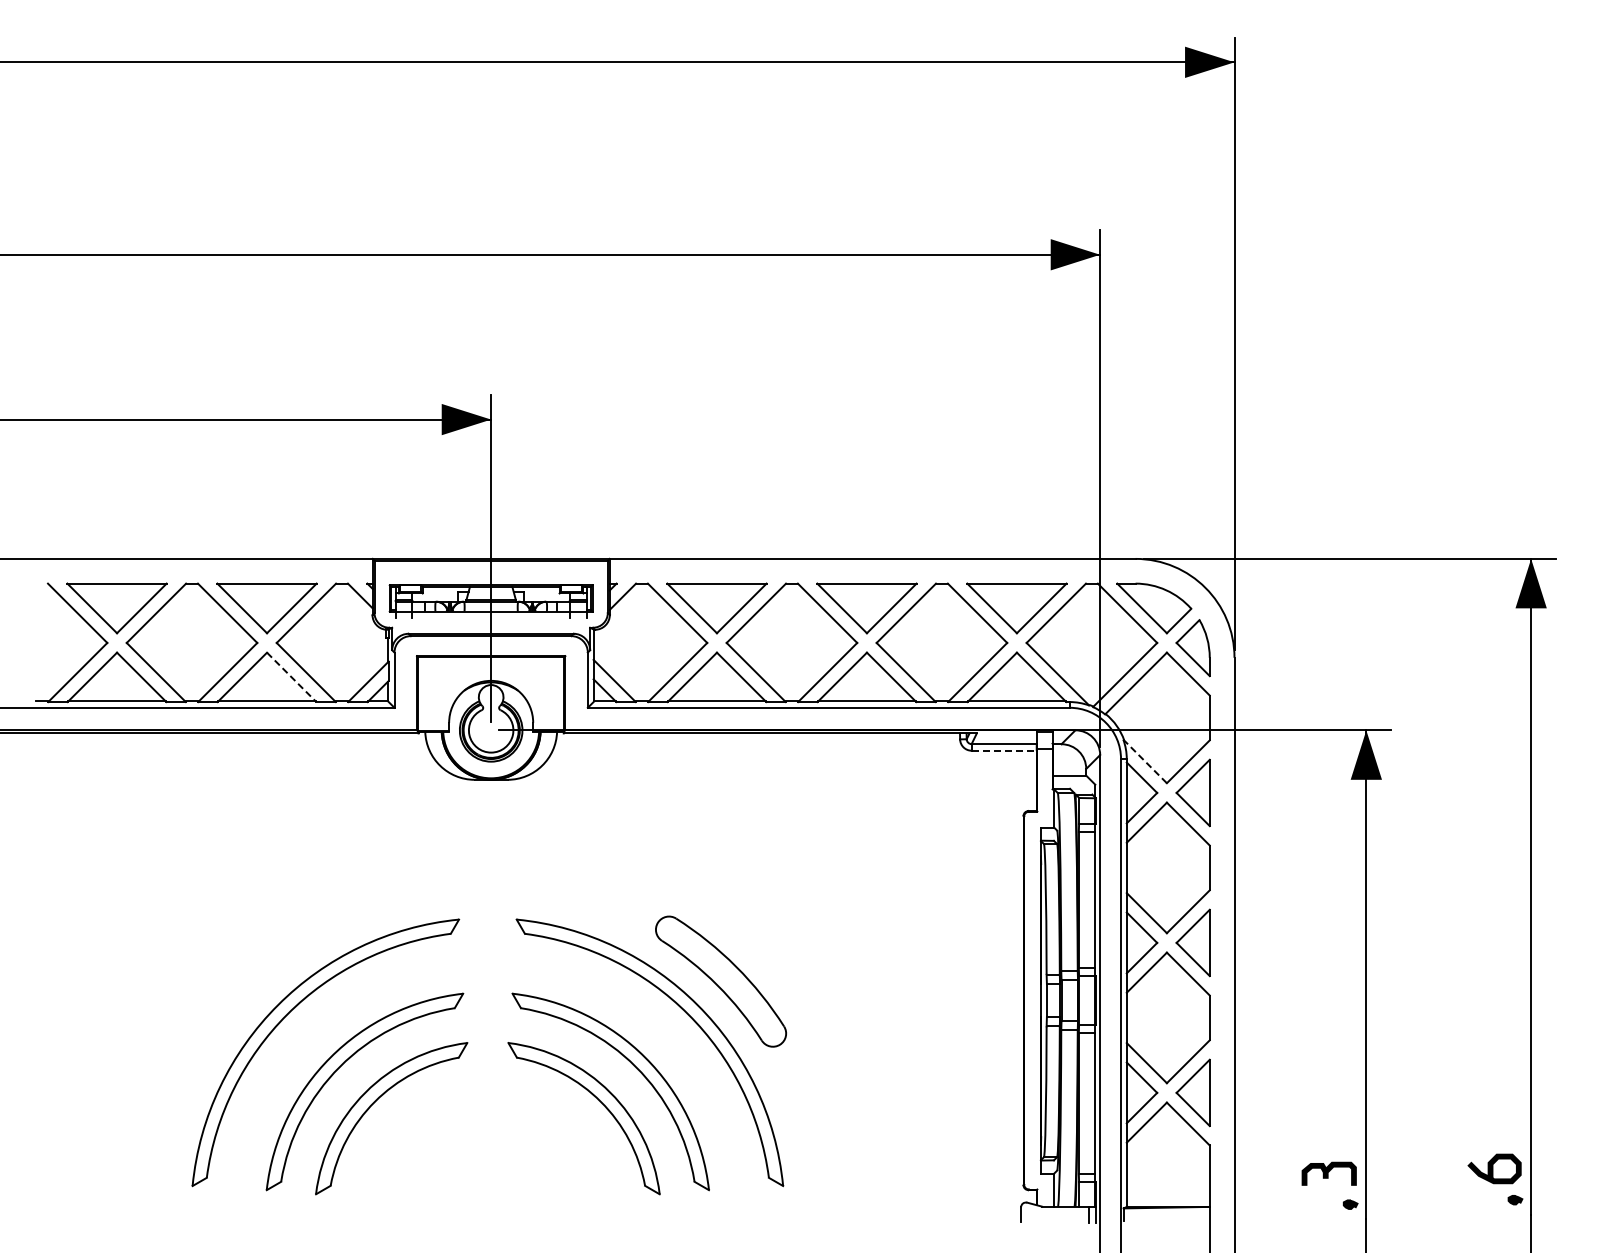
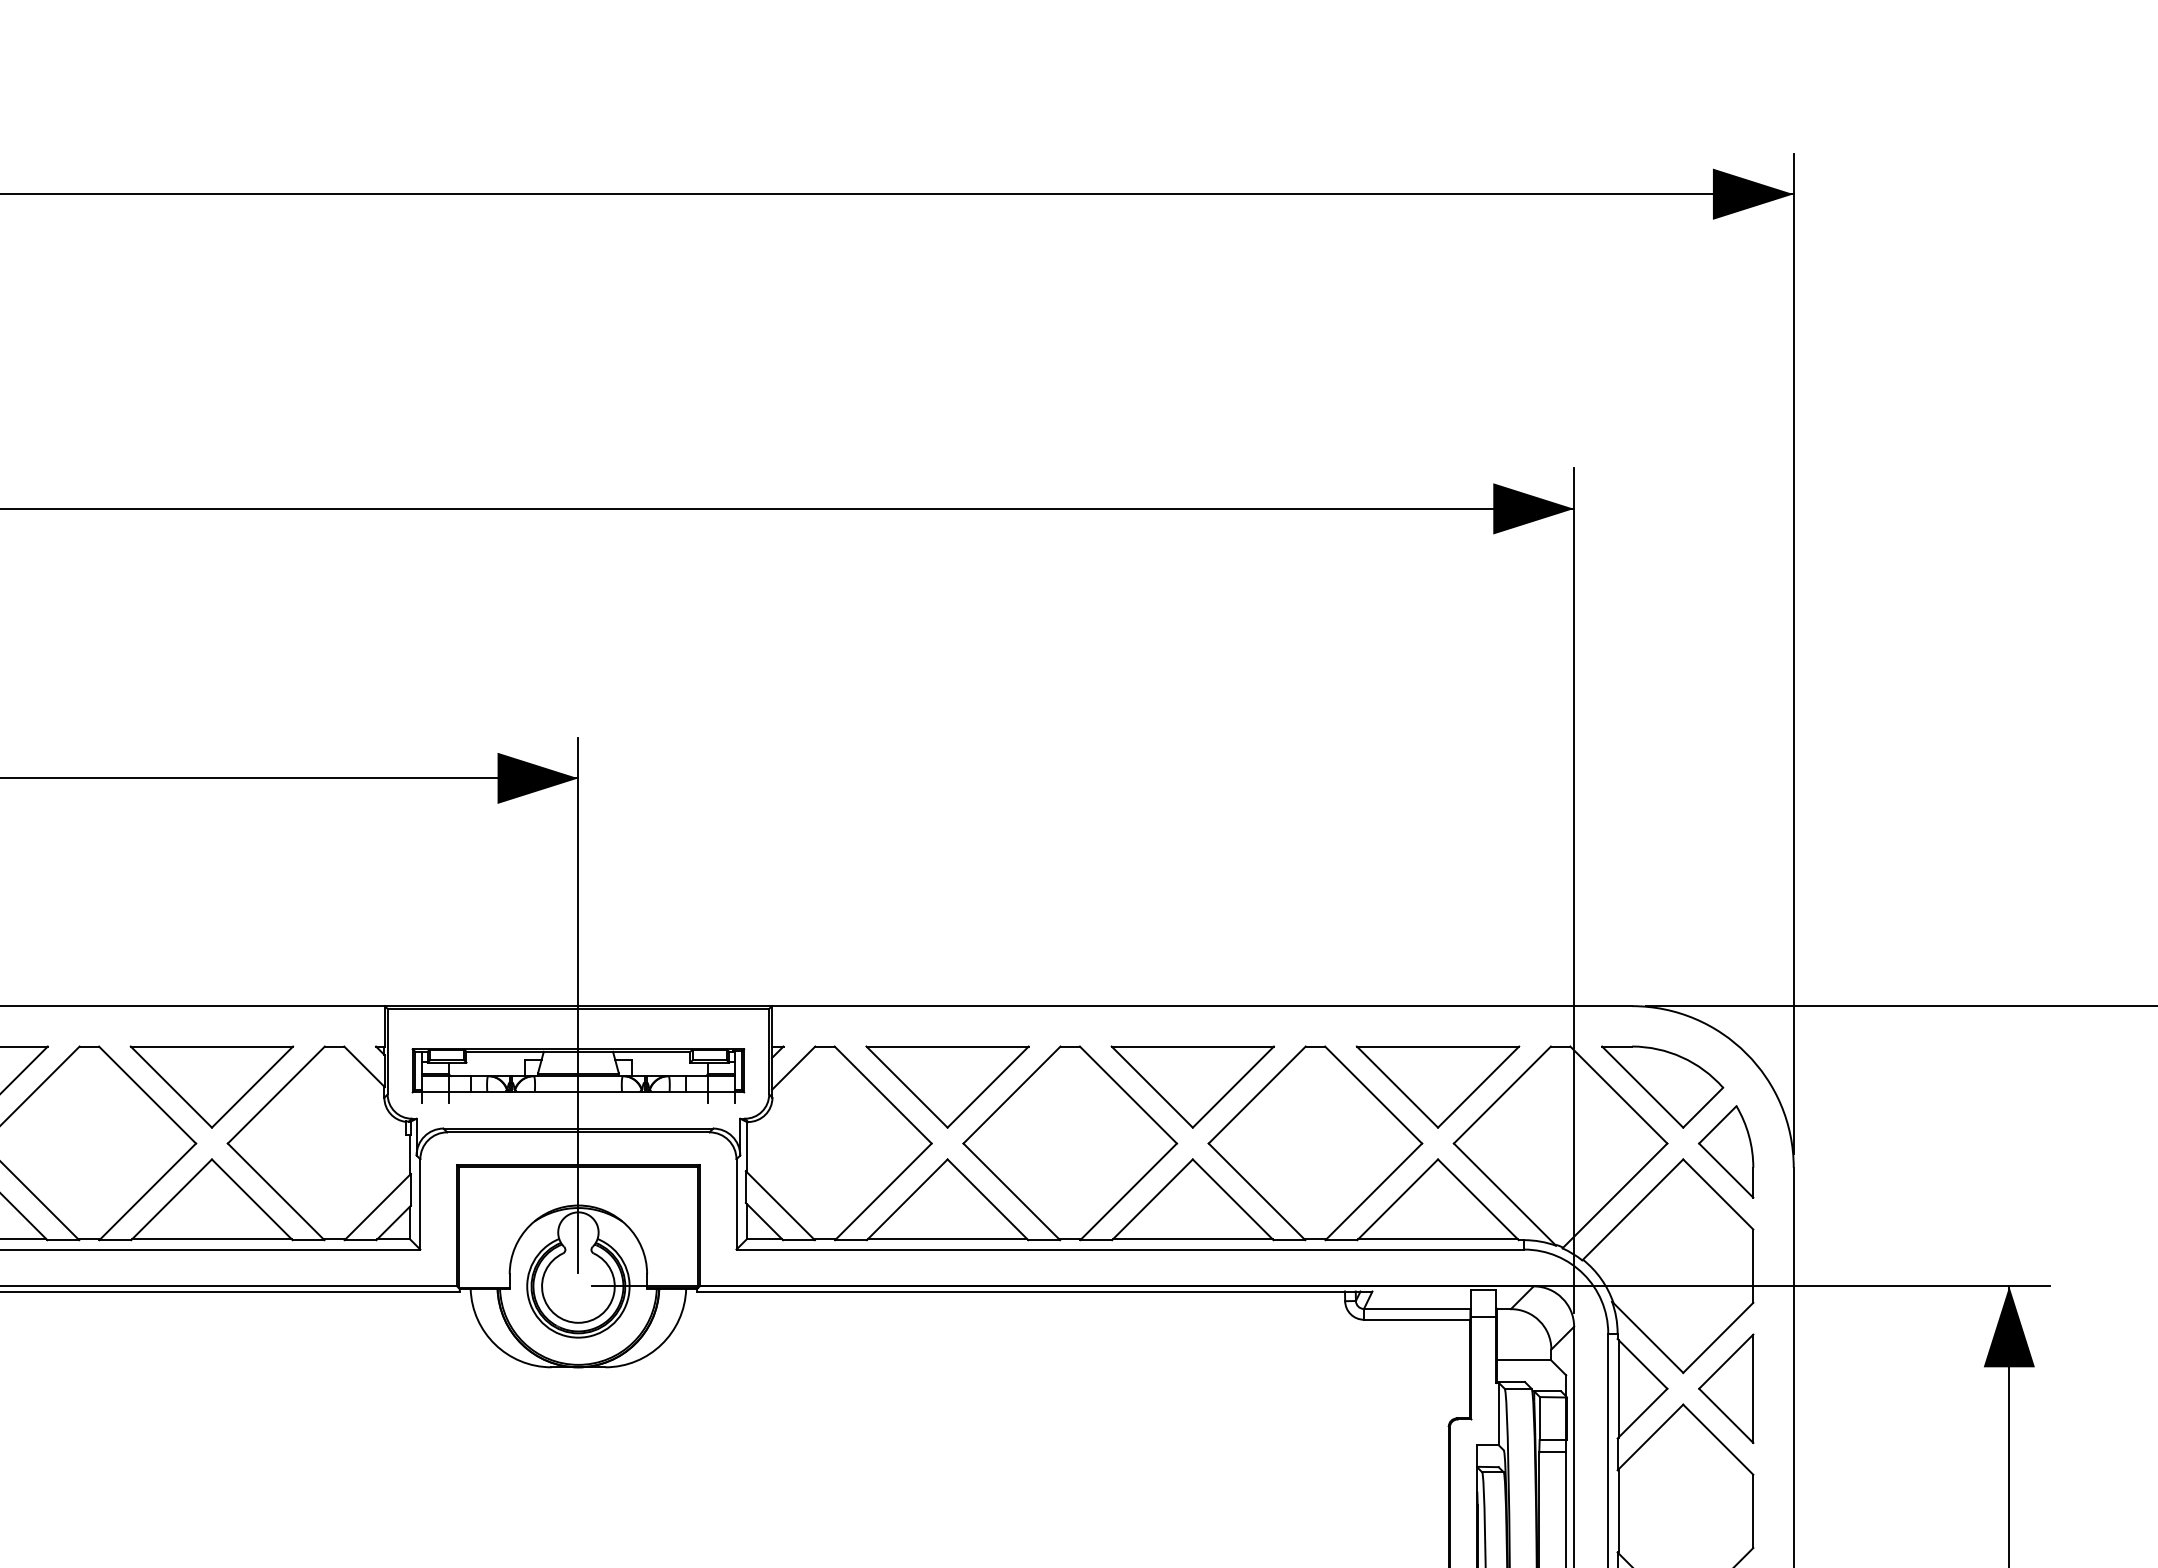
line: (291, 677) -> (251, 1200), dashed -> solid
line: (1004, 750) -> (1417, 1319), dashed -> solid
line: (1145, 761) -> (1648, 1337), dashed -> solid

